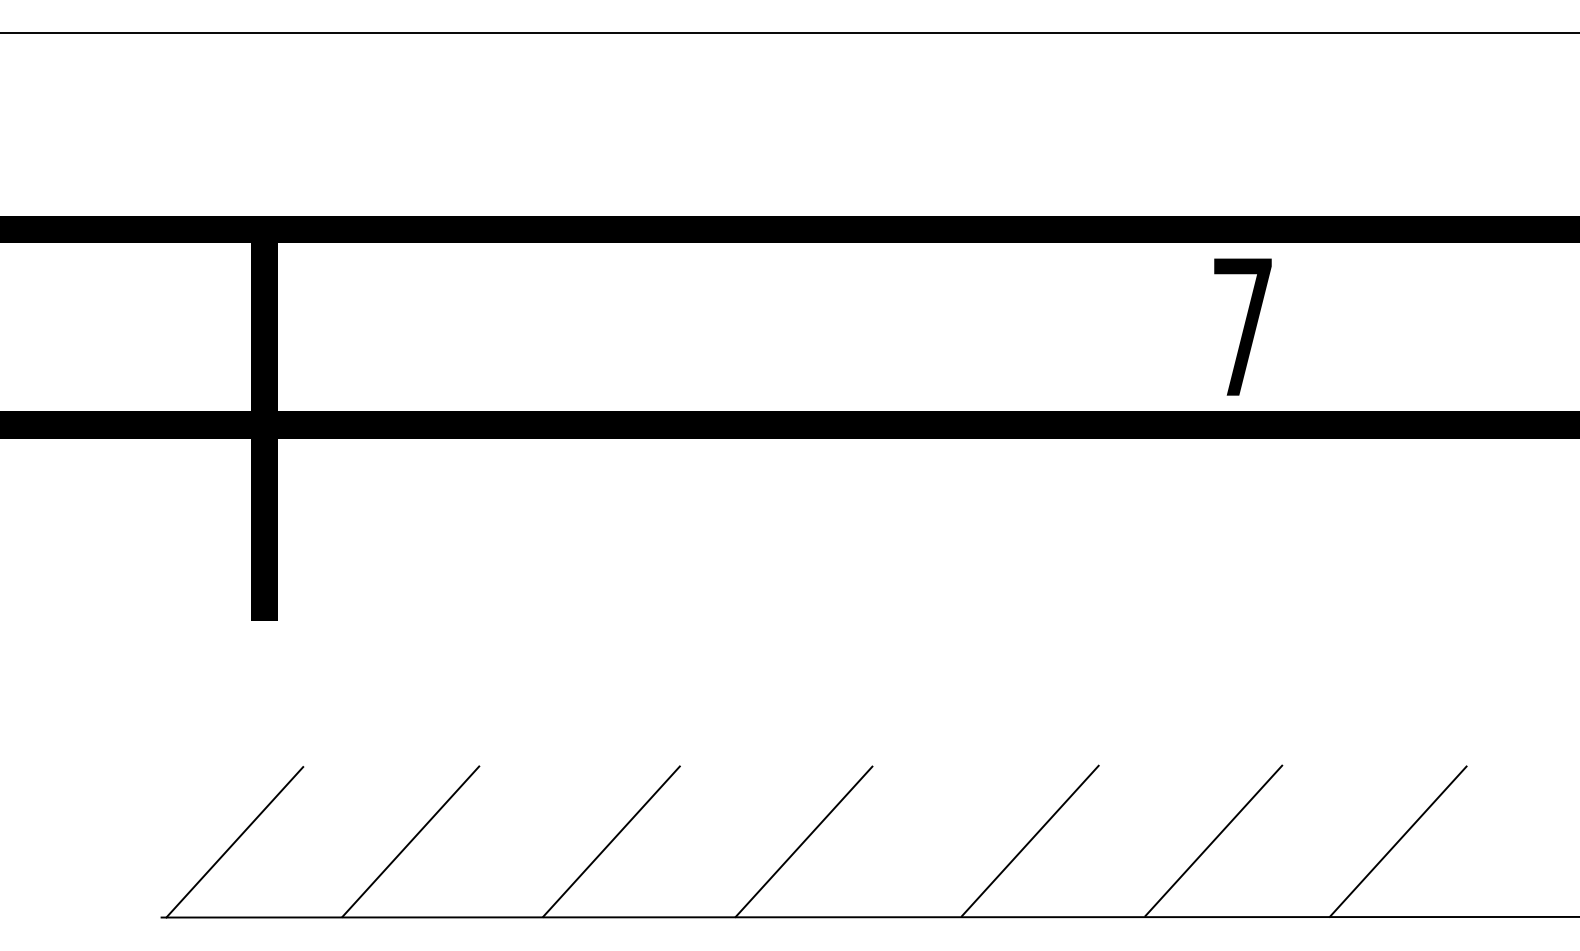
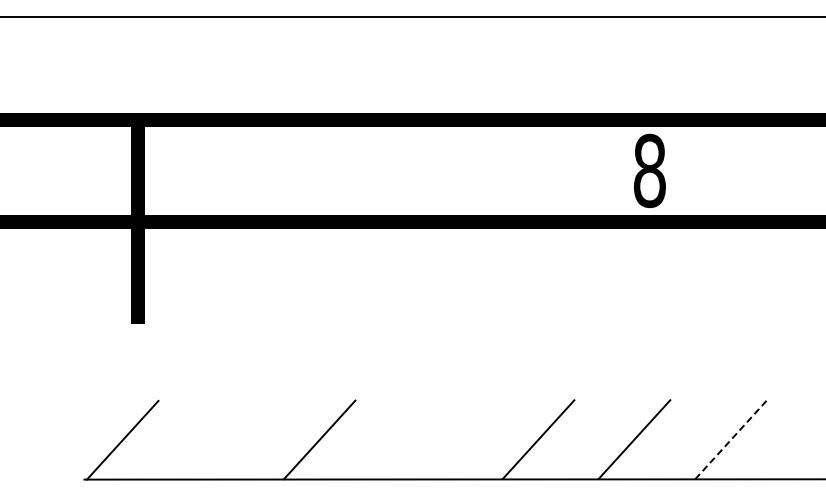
text: (1242, 326) -> (649, 170), 7 -> 8
line: (410, 840) -> (214, 439), removed
line: (804, 840) -> (420, 439), removed
line: (1399, 840) -> (731, 439), solid -> dashed

